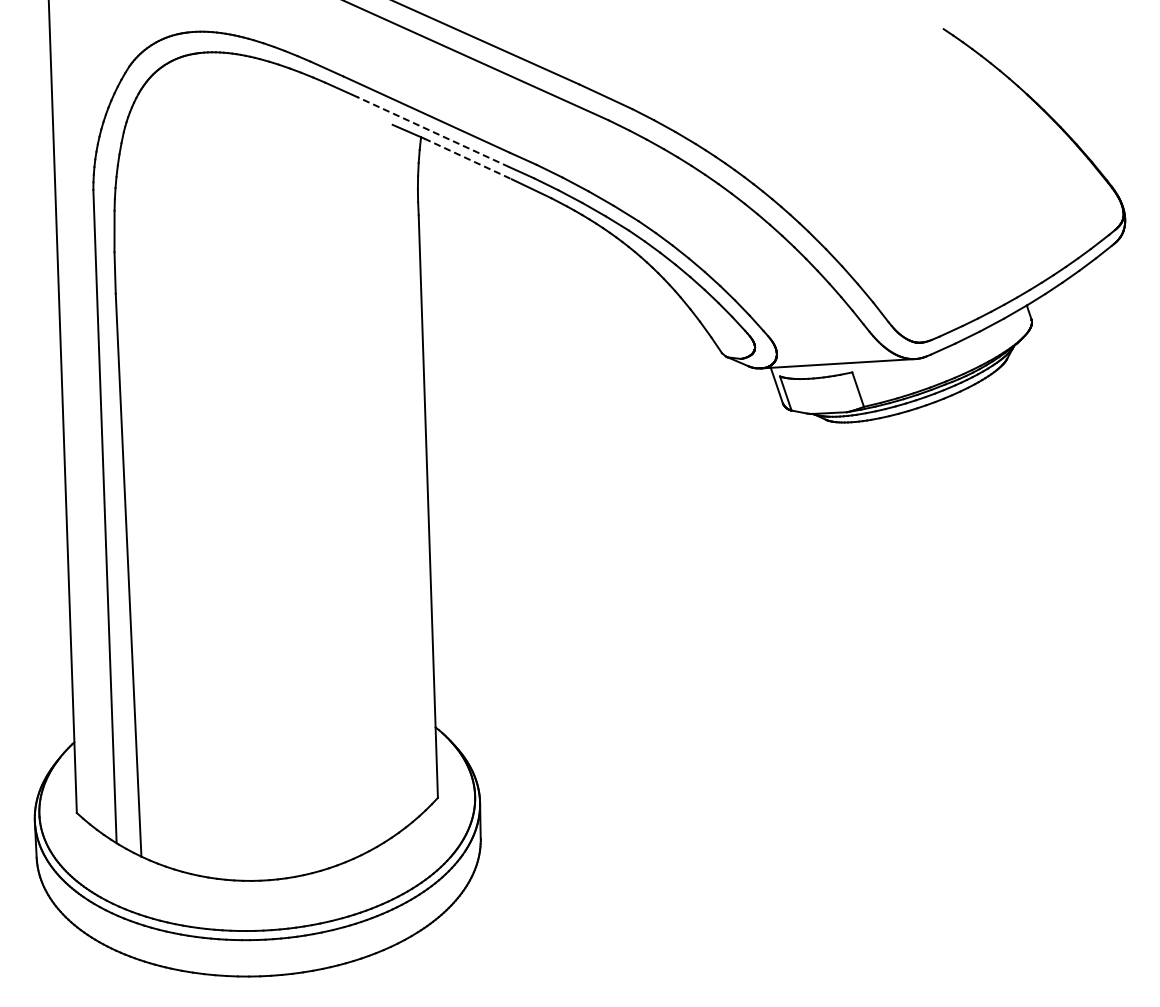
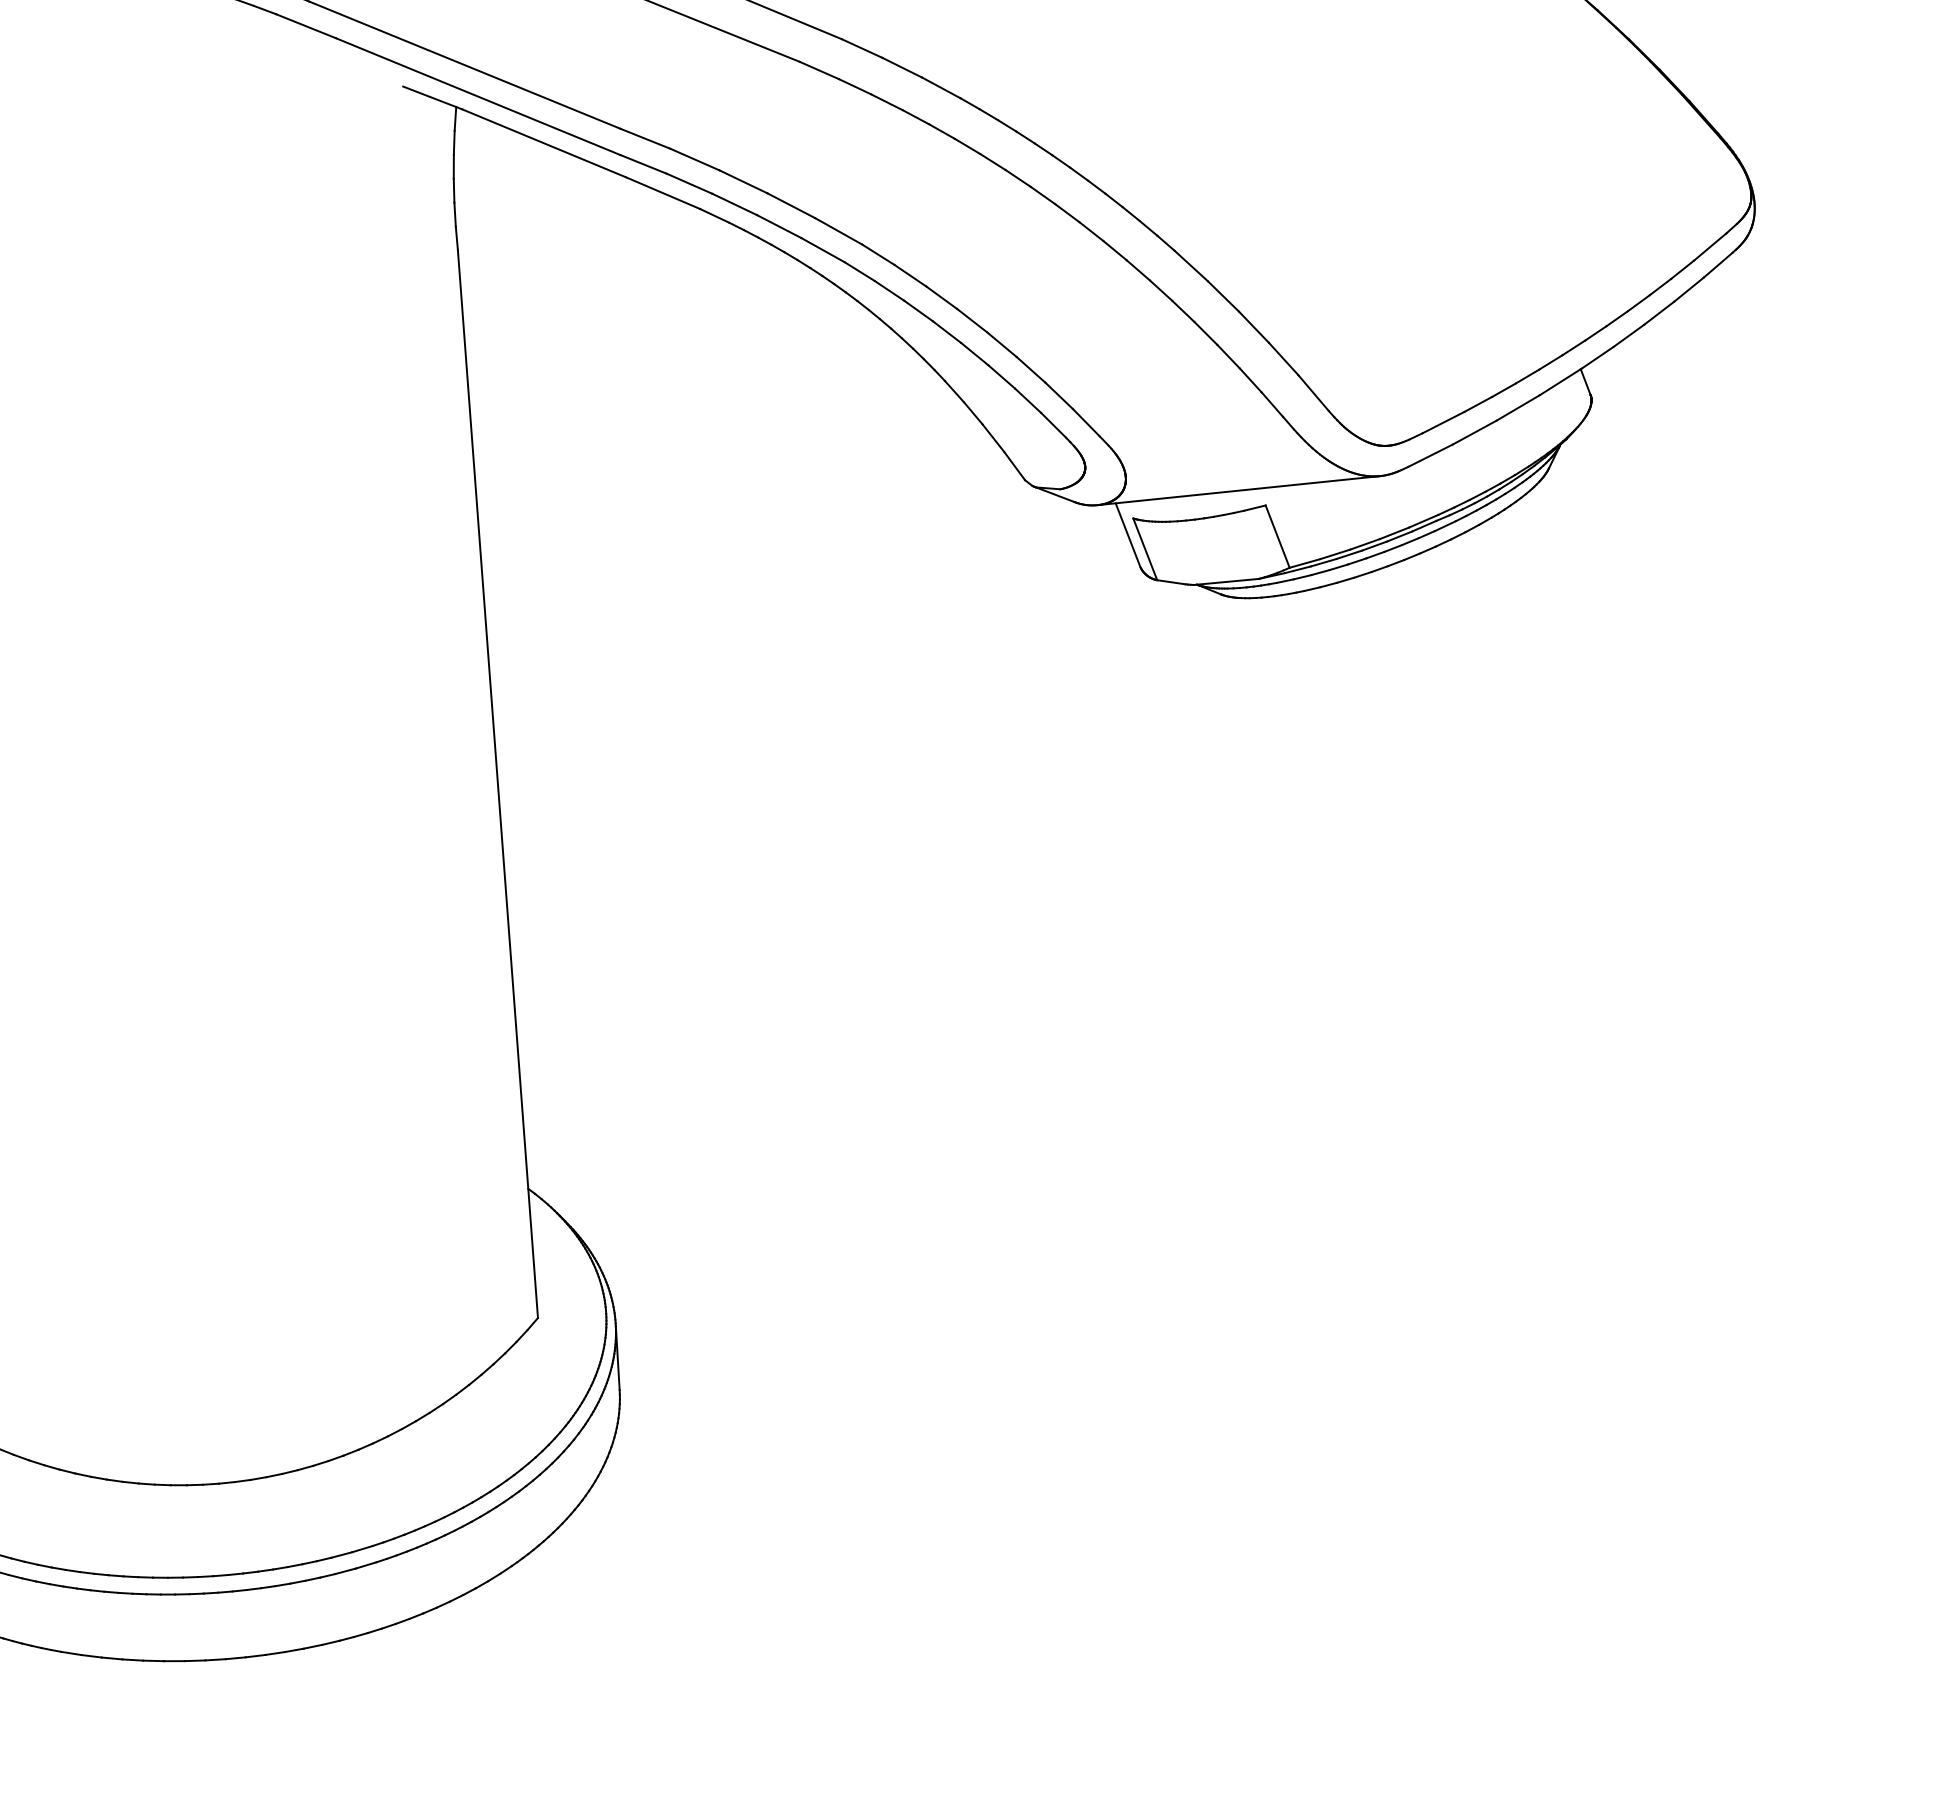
line: (433, 132) -> (478, 97), dashed -> solid
line: (468, 159) -> (544, 144), dashed -> solid

